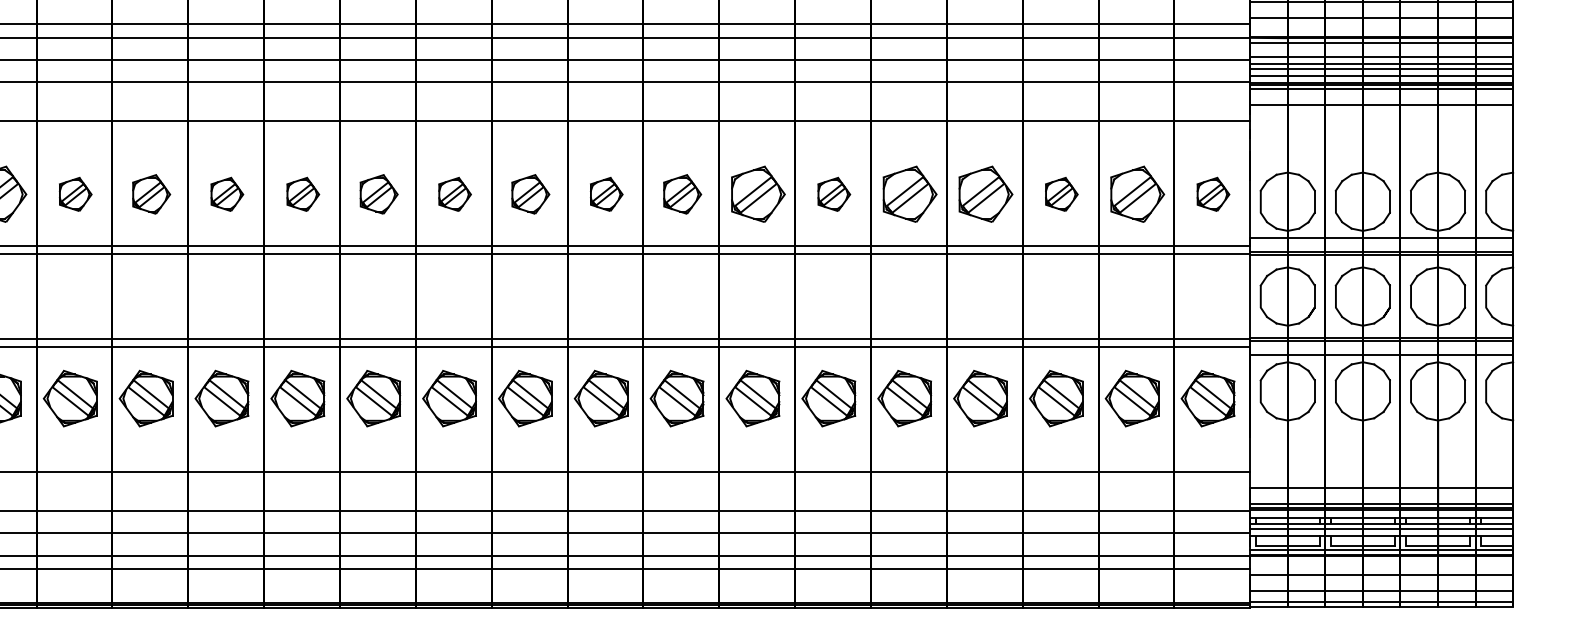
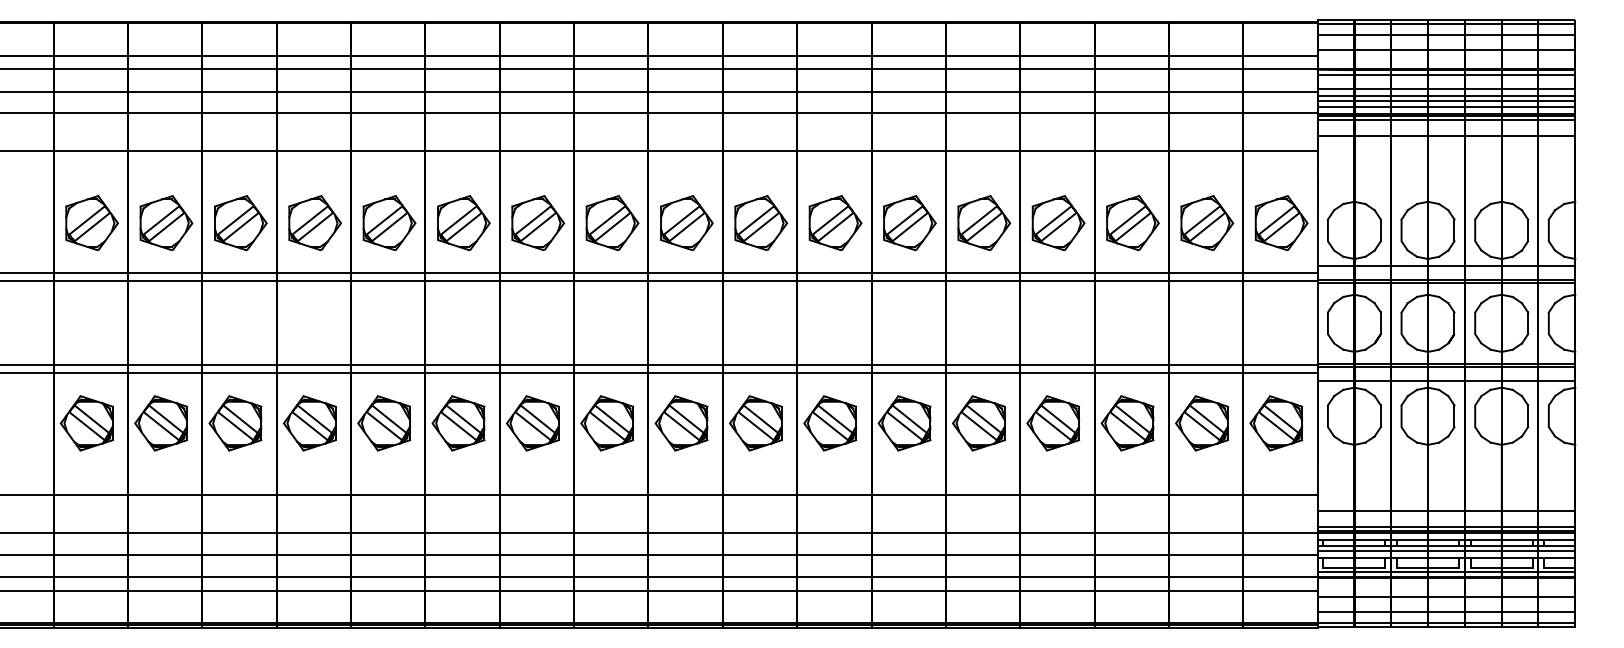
part: (75, 194) -> (166, 223), size x1.67
part: (151, 194) -> (240, 223), size x1.43
part: (226, 194) -> (314, 223), size x1.67
part: (303, 194) -> (389, 223), size x1.67
part: (378, 194) -> (463, 223), size x1.43
part: (455, 194) -> (538, 223), size x1.67
part: (530, 194) -> (612, 223), size x1.43
part: (606, 194) -> (686, 223), size x1.67
part: (682, 194) -> (761, 223), size x1.43
part: (833, 194) -> (909, 223), size x1.67
part: (1061, 194) -> (1132, 223), size x1.67
part: (1213, 194) -> (1281, 223), size x1.67

